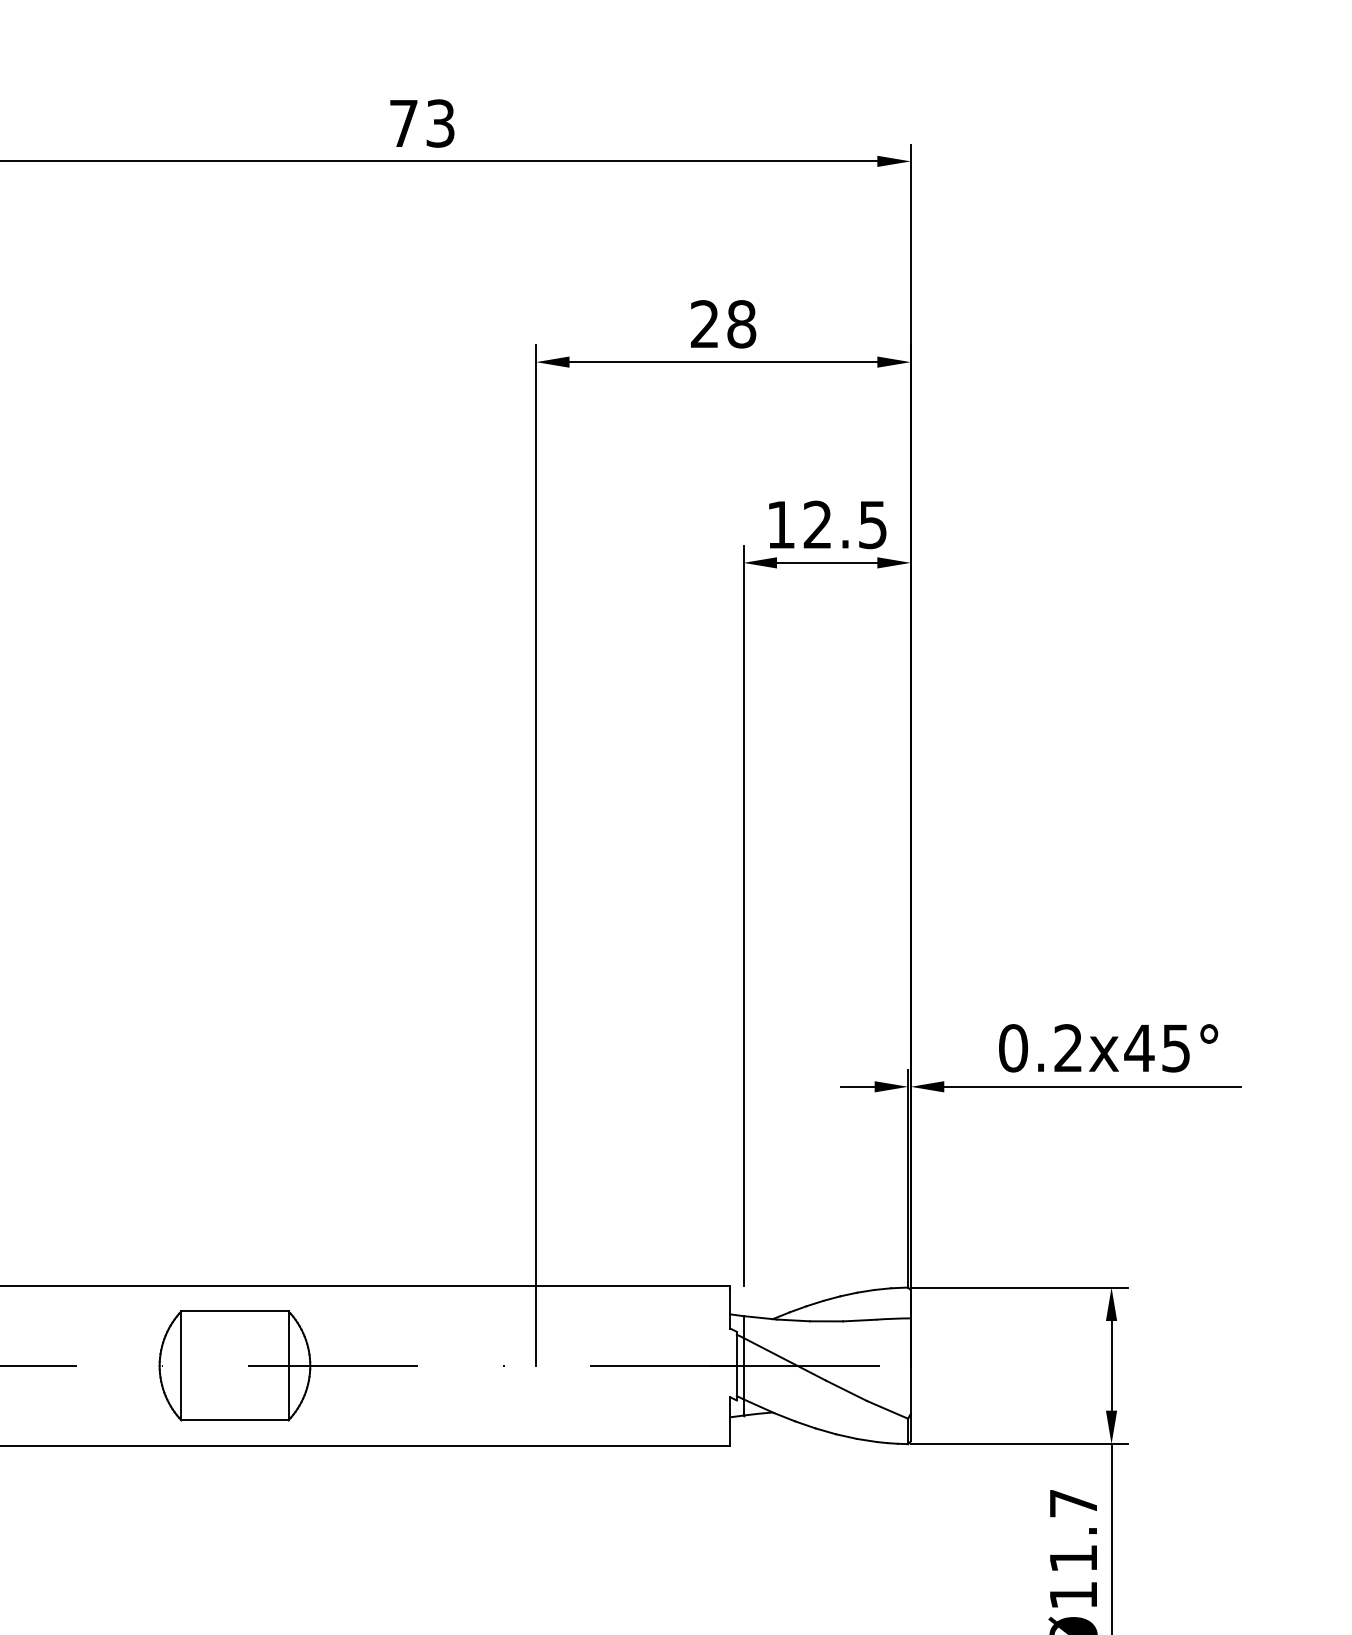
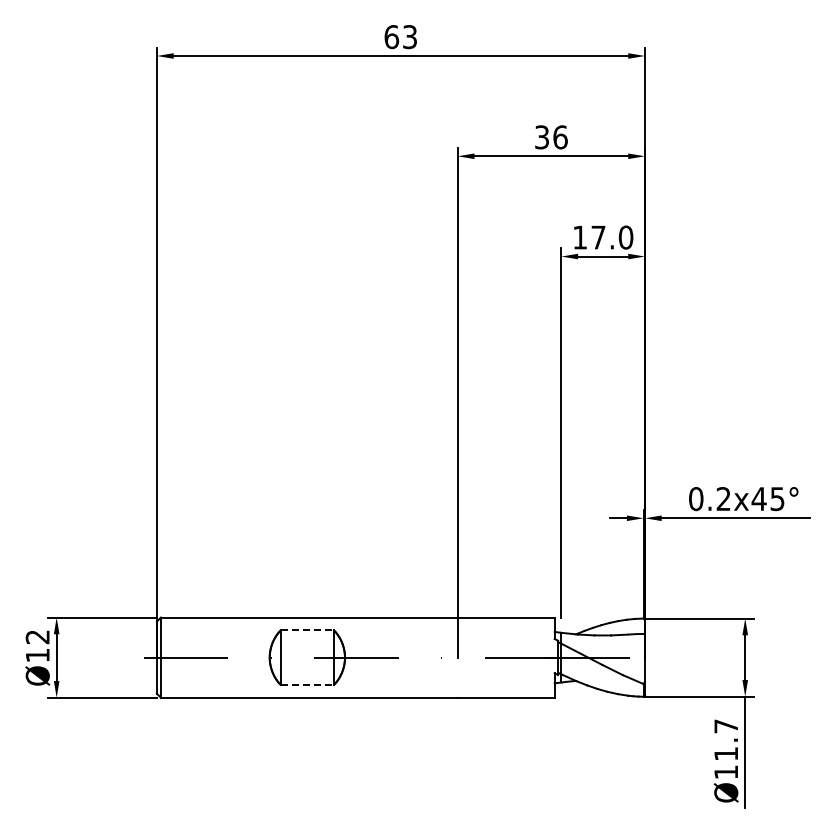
text: (403, 124) -> (391, 37), 73 -> 63
text: (723, 324) -> (551, 137), 28 -> 36
text: (845, 524) -> (612, 237), 12.5 -> 17.0
line: (235, 1311) -> (307, 630), solid -> dashed
line: (235, 1419) -> (307, 684), solid -> dashed

